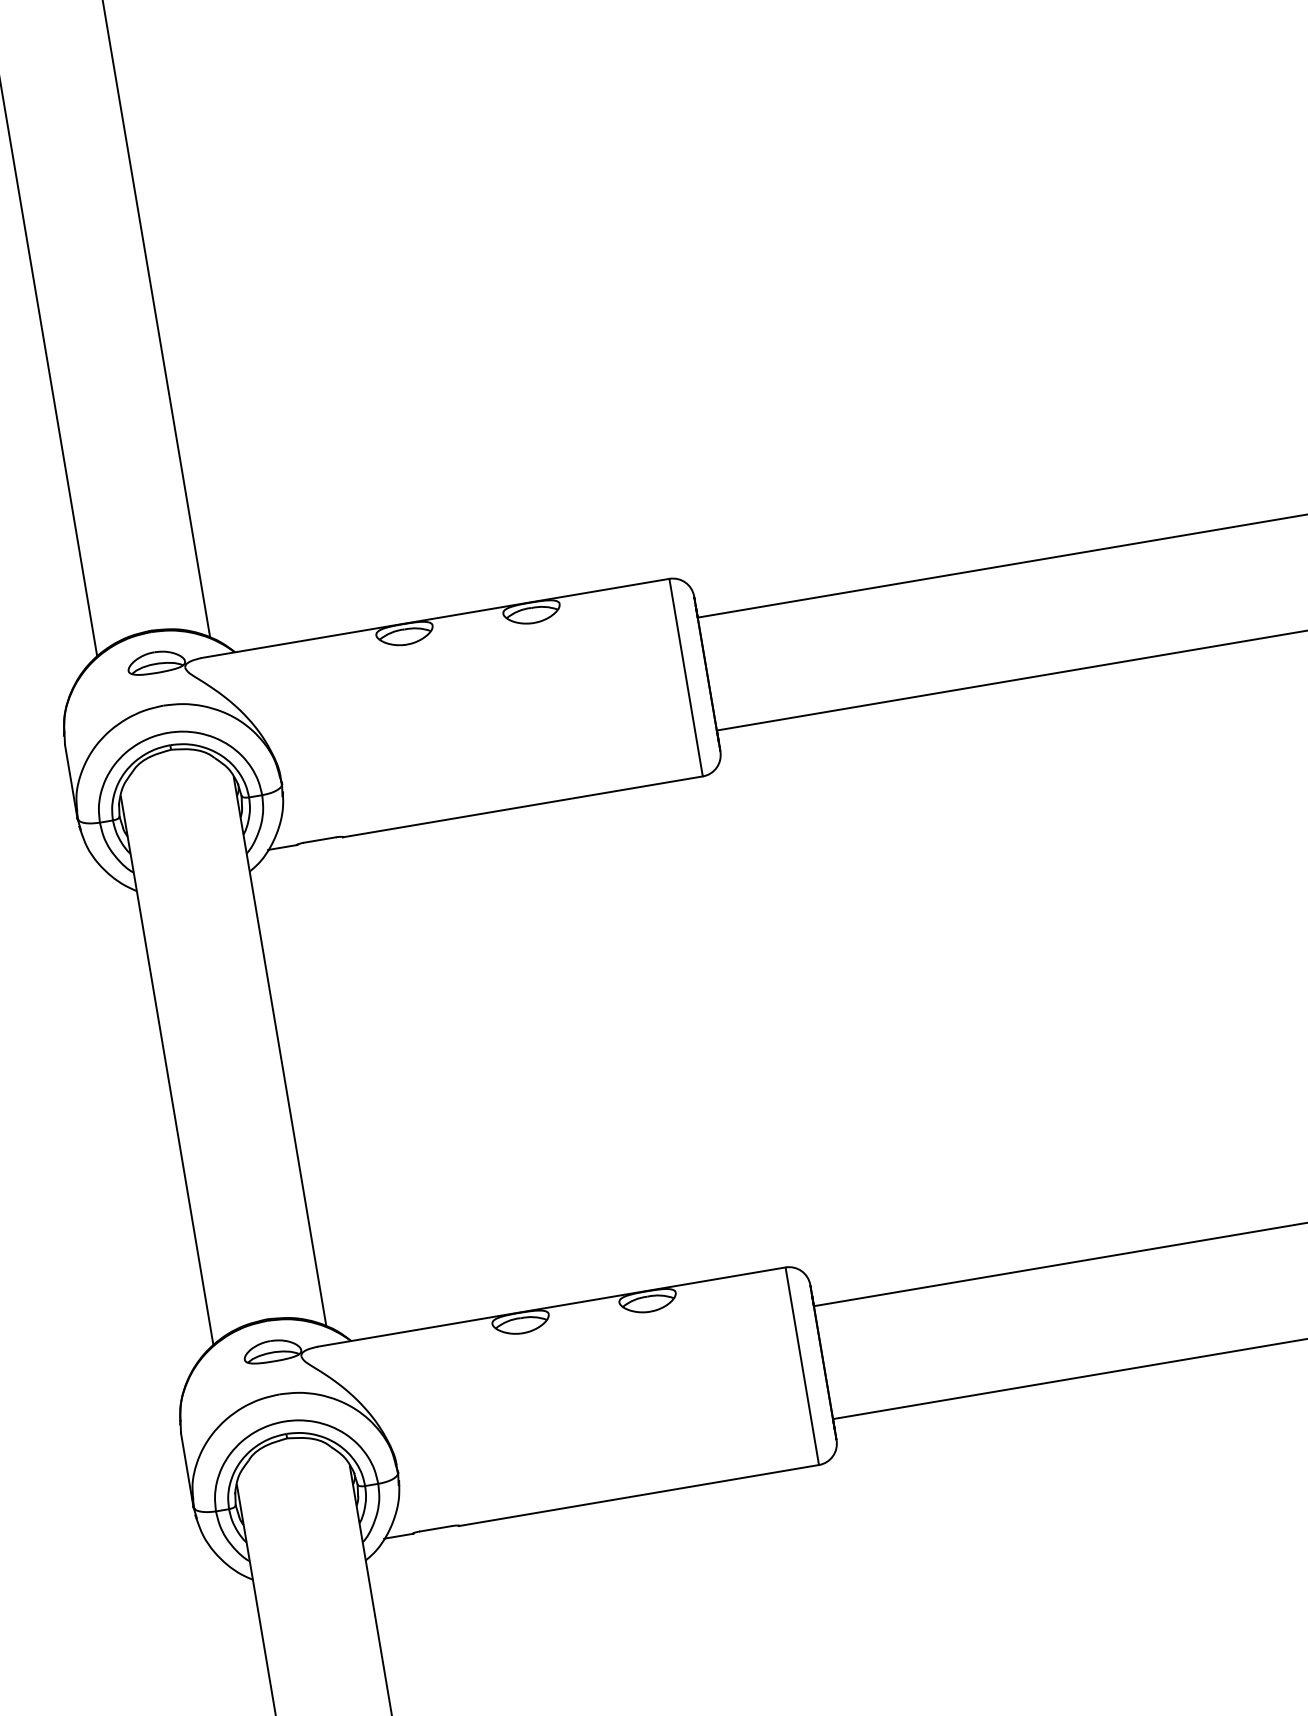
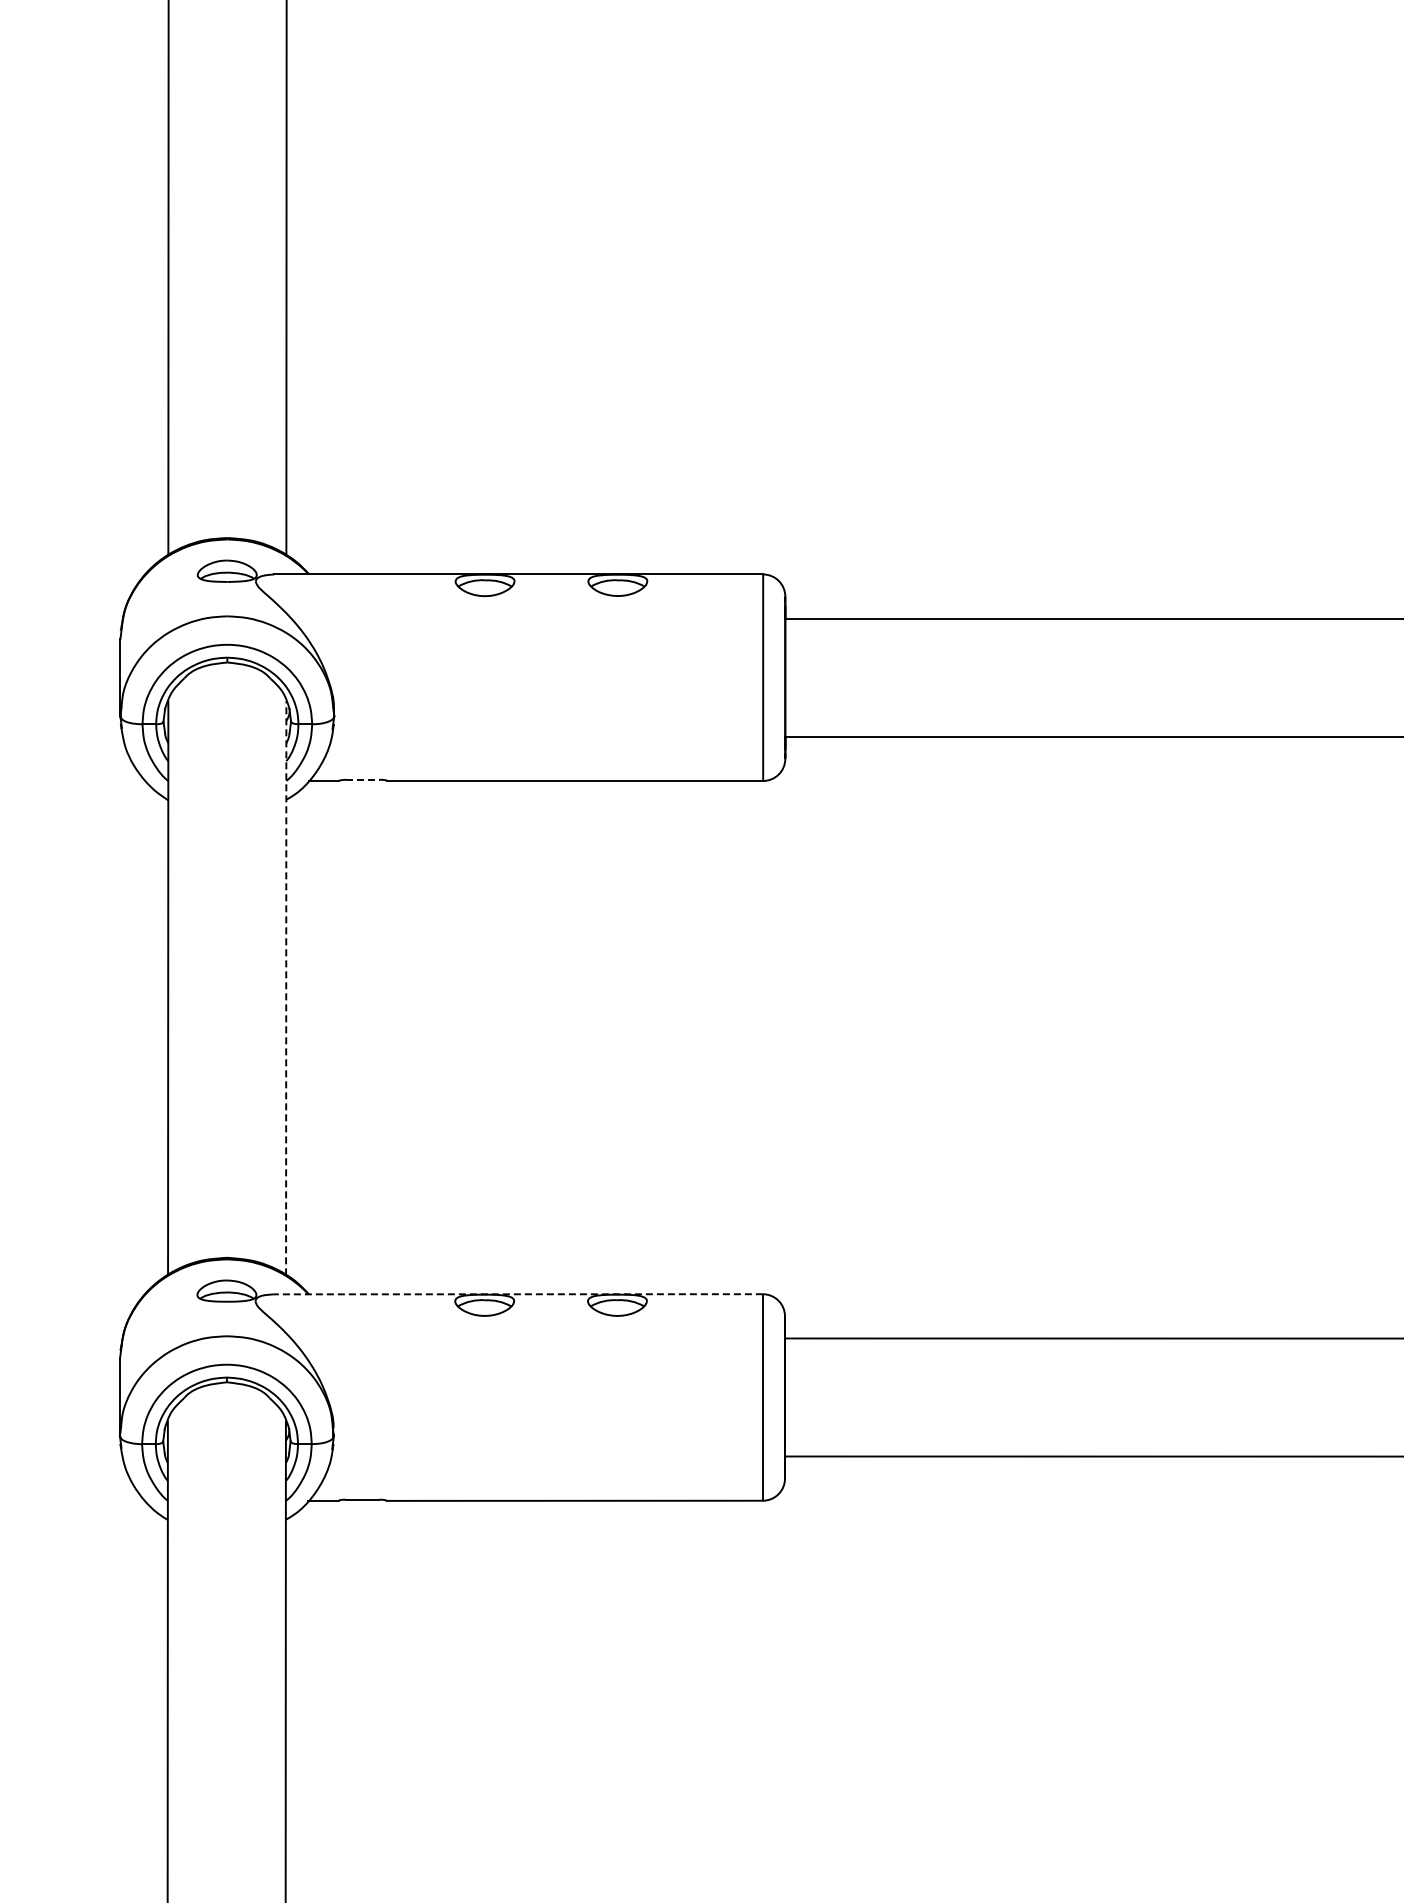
line: (320, 839) -> (363, 779), solid -> dashed
line: (280, 1052) -> (286, 988), solid -> dashed
line: (551, 1307) -> (518, 1294), solid -> dashed

